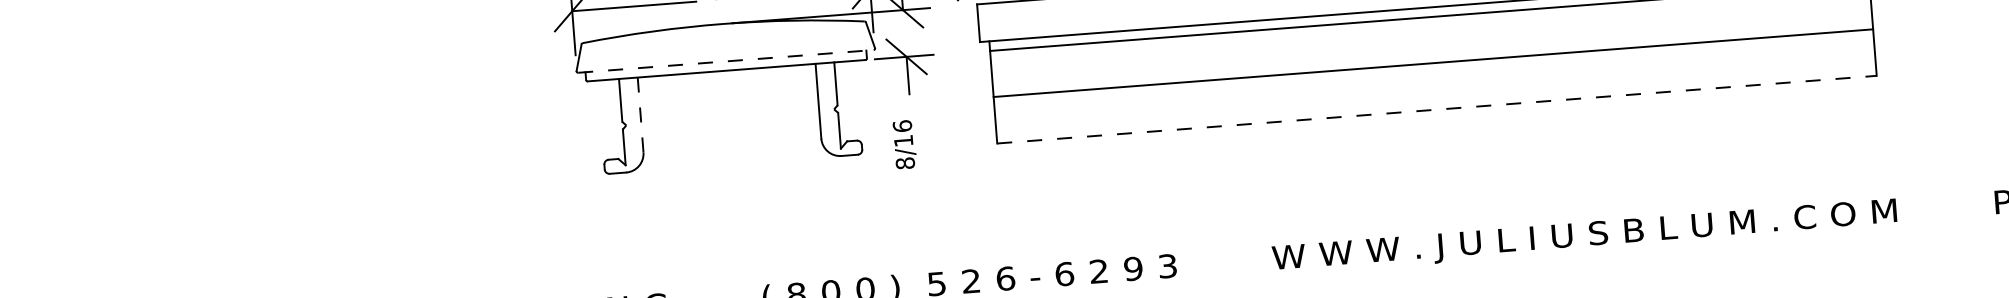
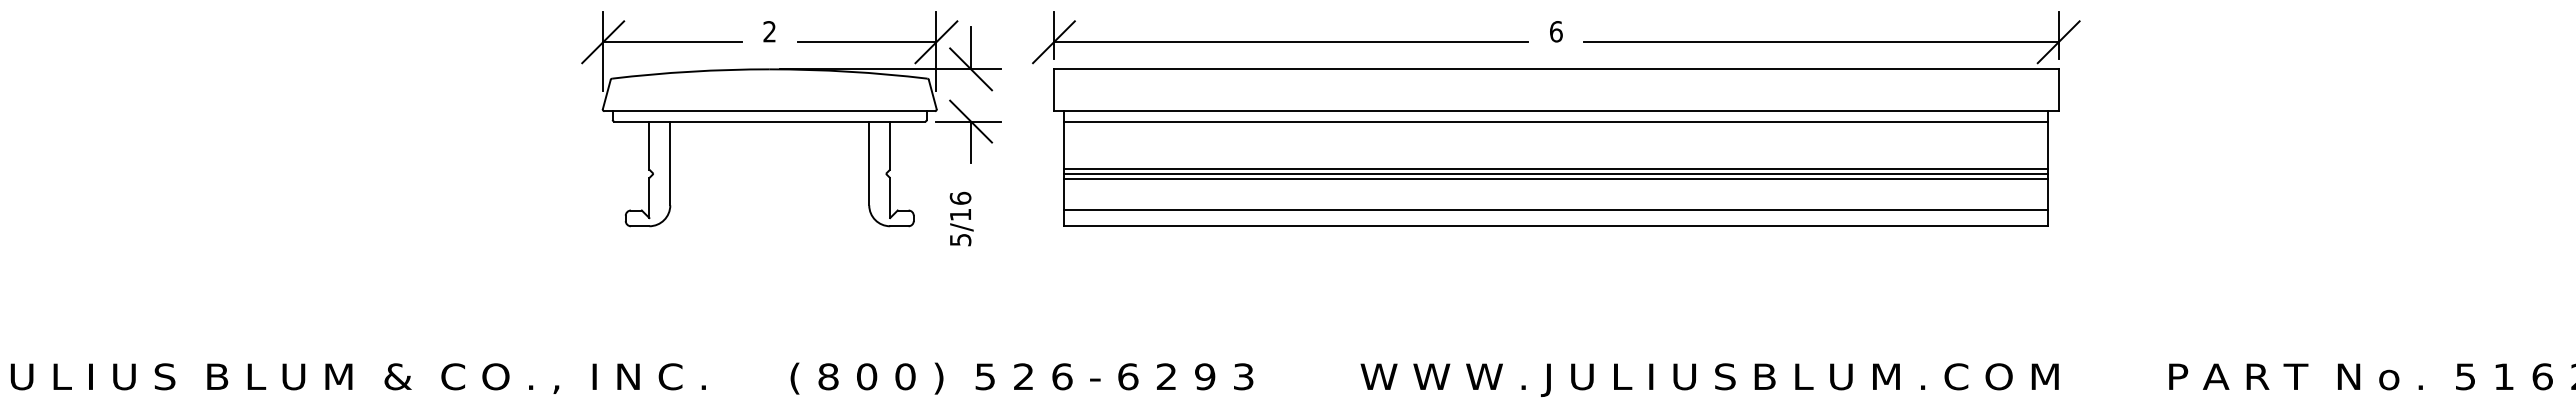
line: (1433, 58) -> (1556, 168), added
line: (726, 61) -> (770, 111), dashed -> solid
line: (1433, 68) -> (1556, 179), added
line: (1436, 96) -> (1556, 210), added
line: (1437, 109) -> (1556, 225), dashed -> solid
line: (640, 114) -> (670, 163), dashed -> solid
text: (905, 162) -> (960, 239), 8/16 -> 5/16

